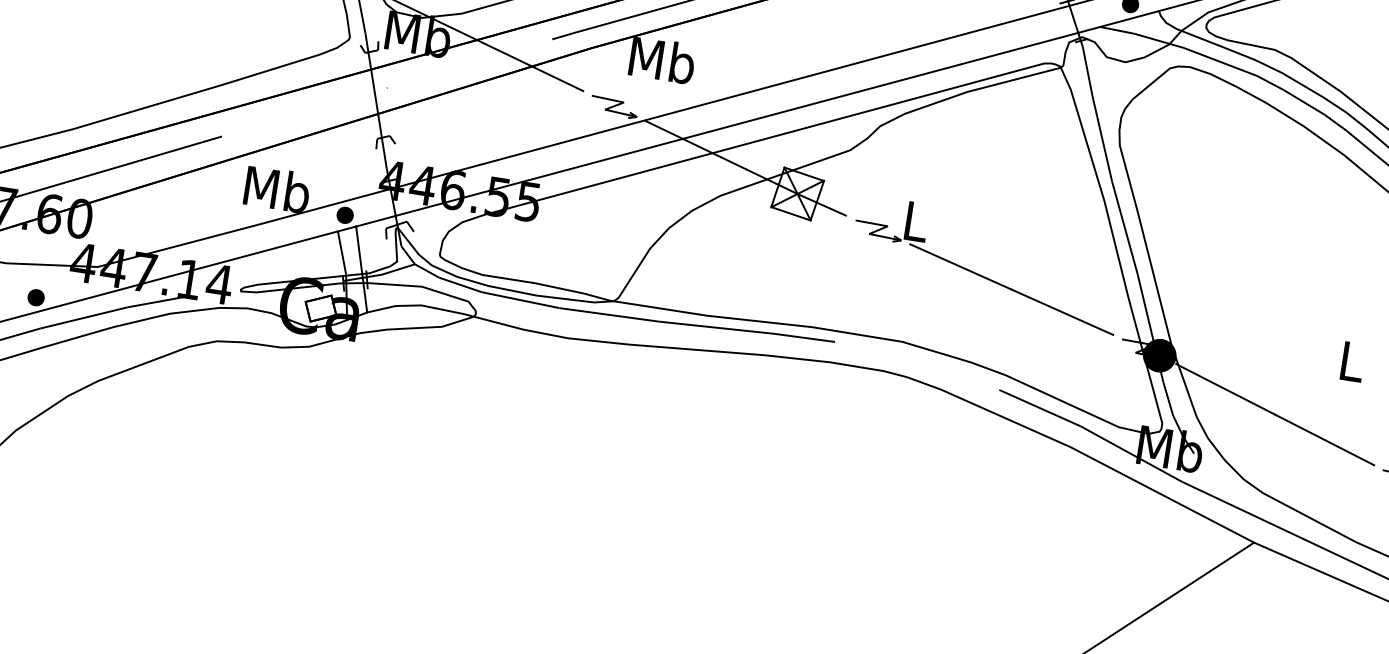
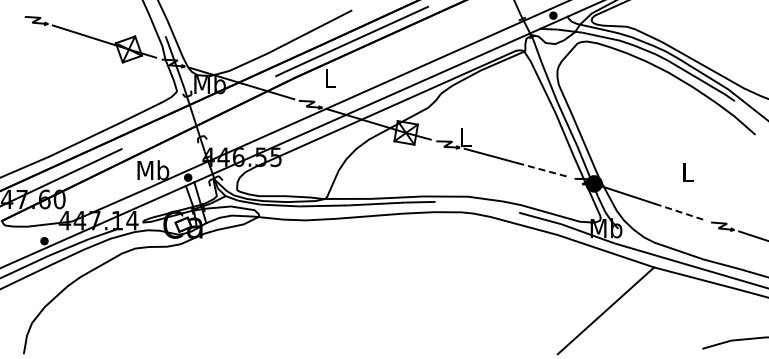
text: (662, 60) -> (330, 78), Mb -> L
line: (1064, 313) -> (544, 170), solid -> dashed
line: (1326, 440) -> (681, 212), solid -> dashed

